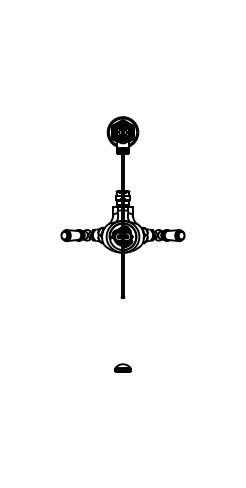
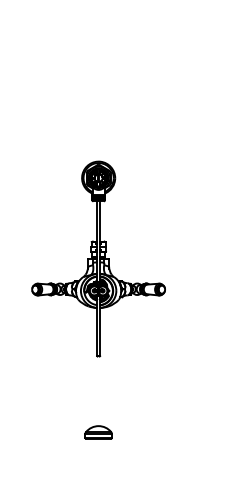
part: (122, 367) -> (98, 432), size x1.6

